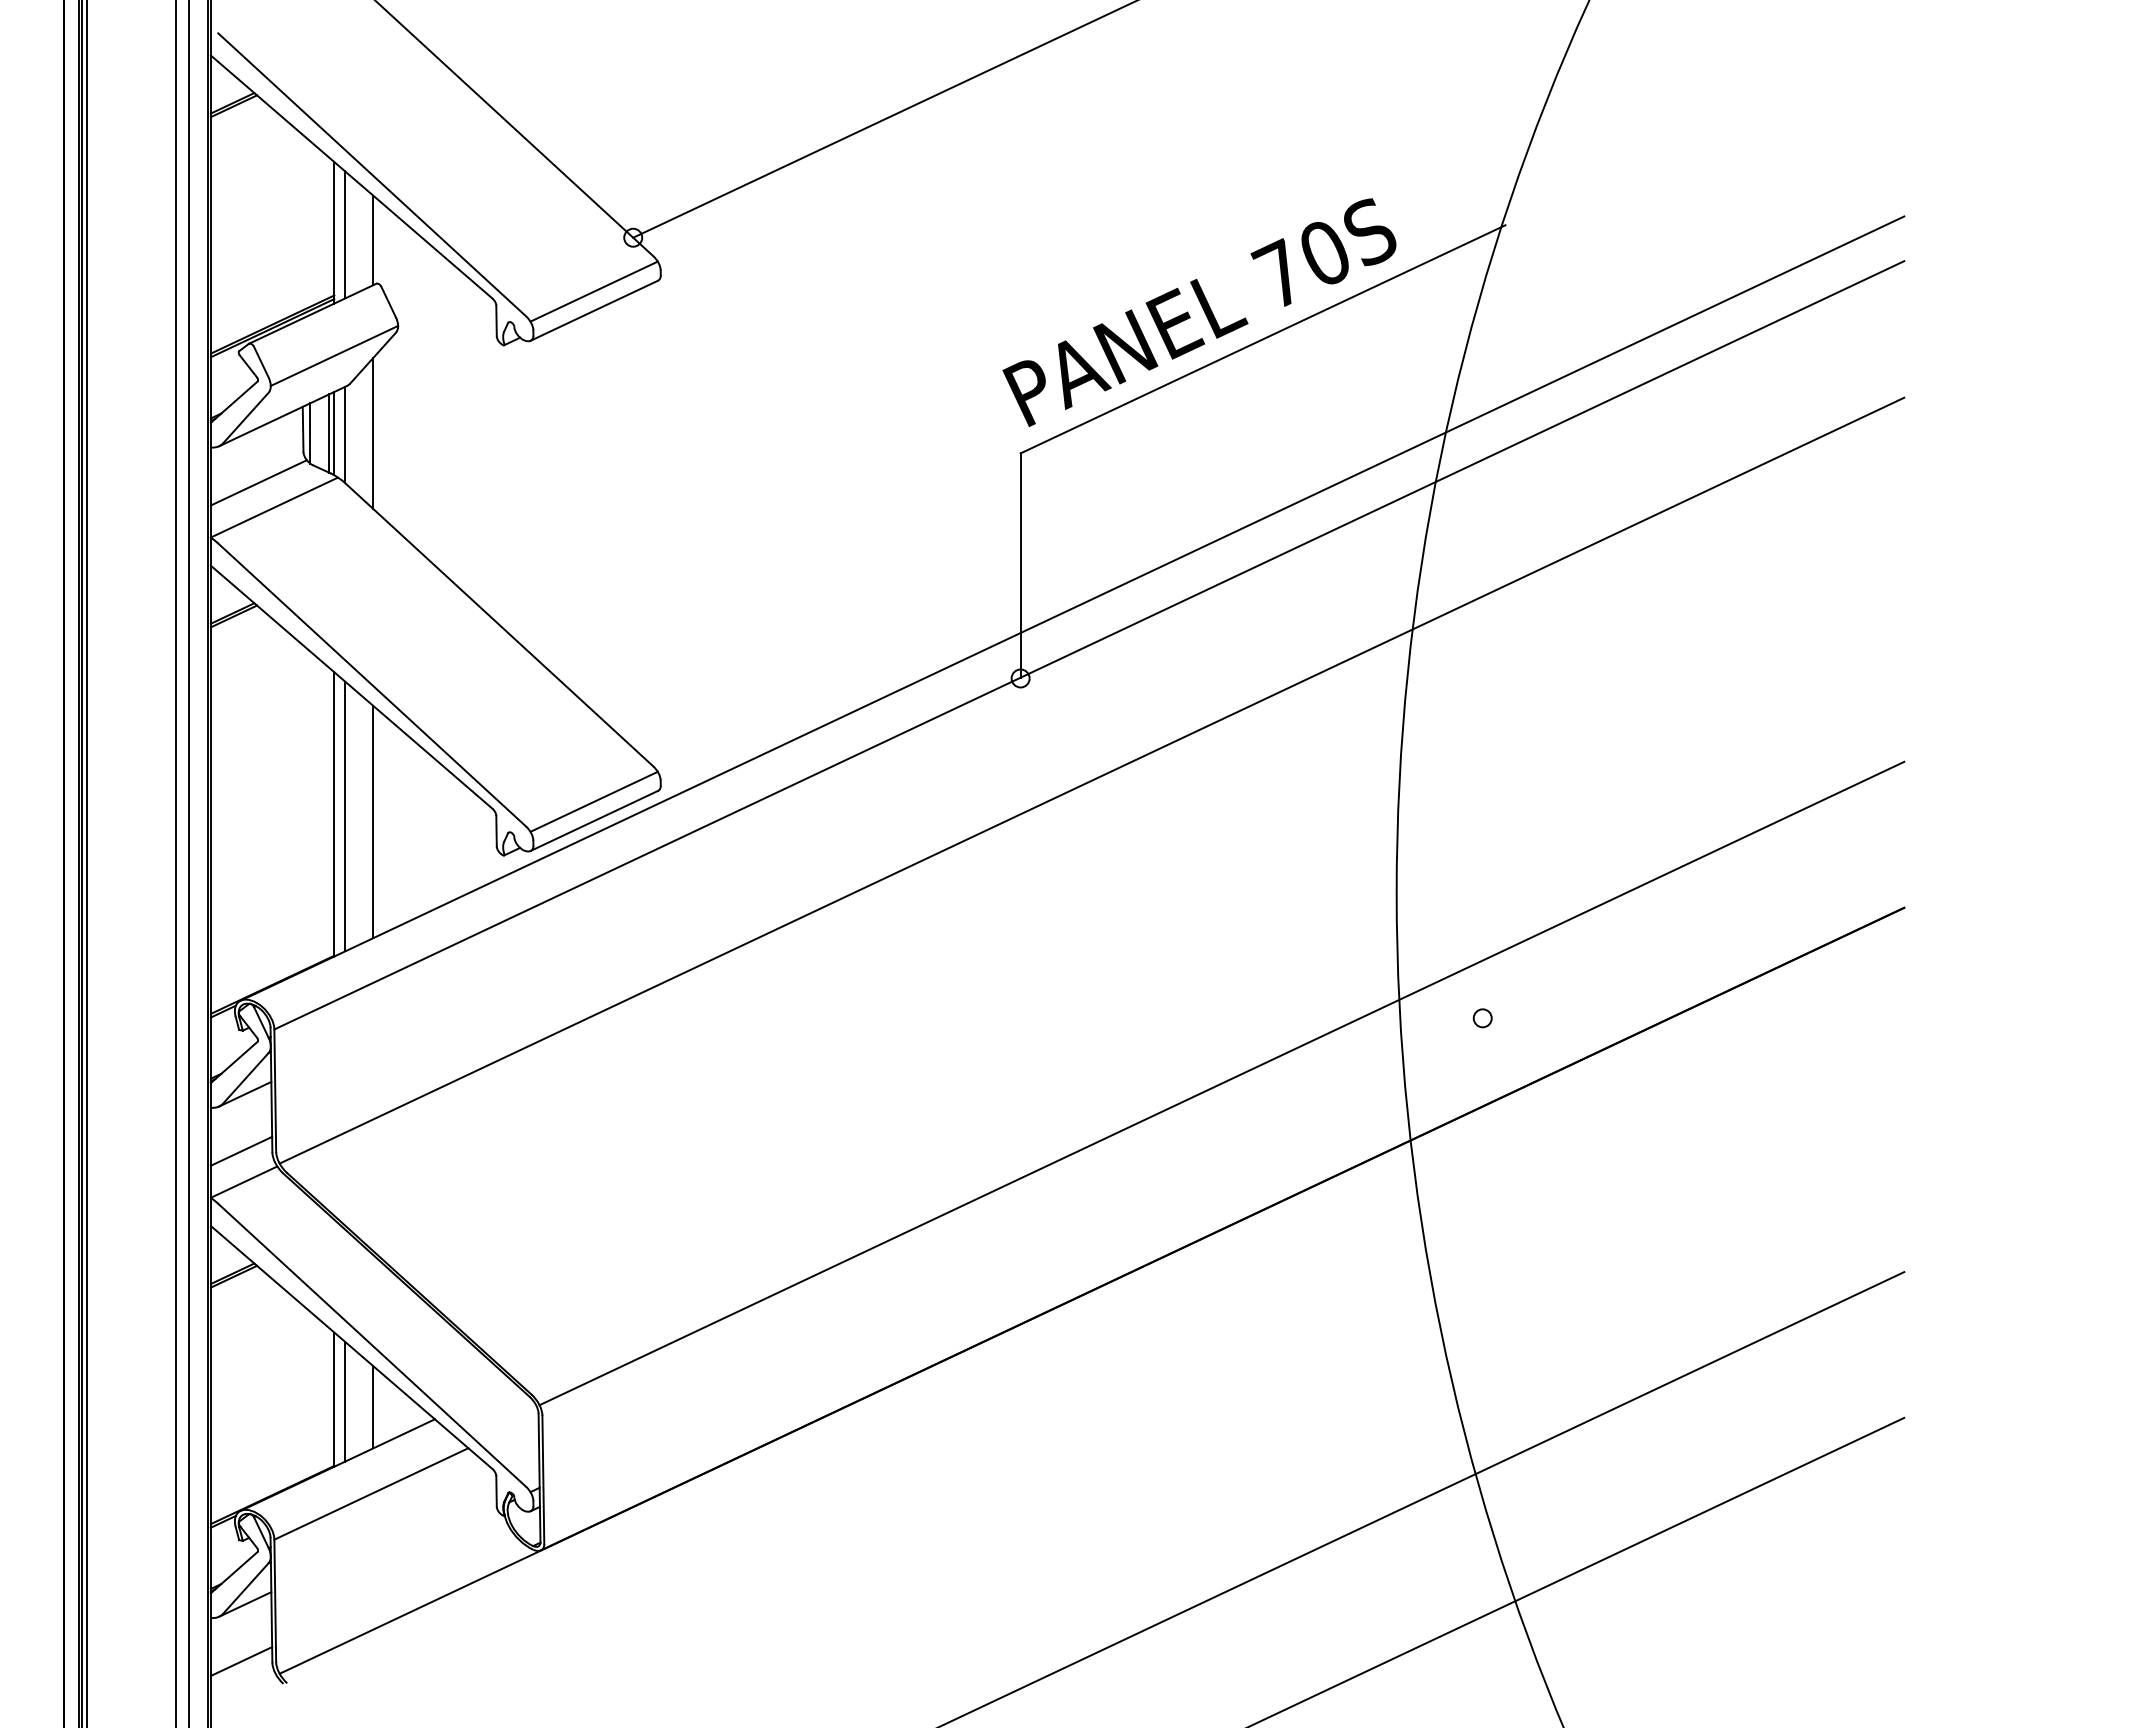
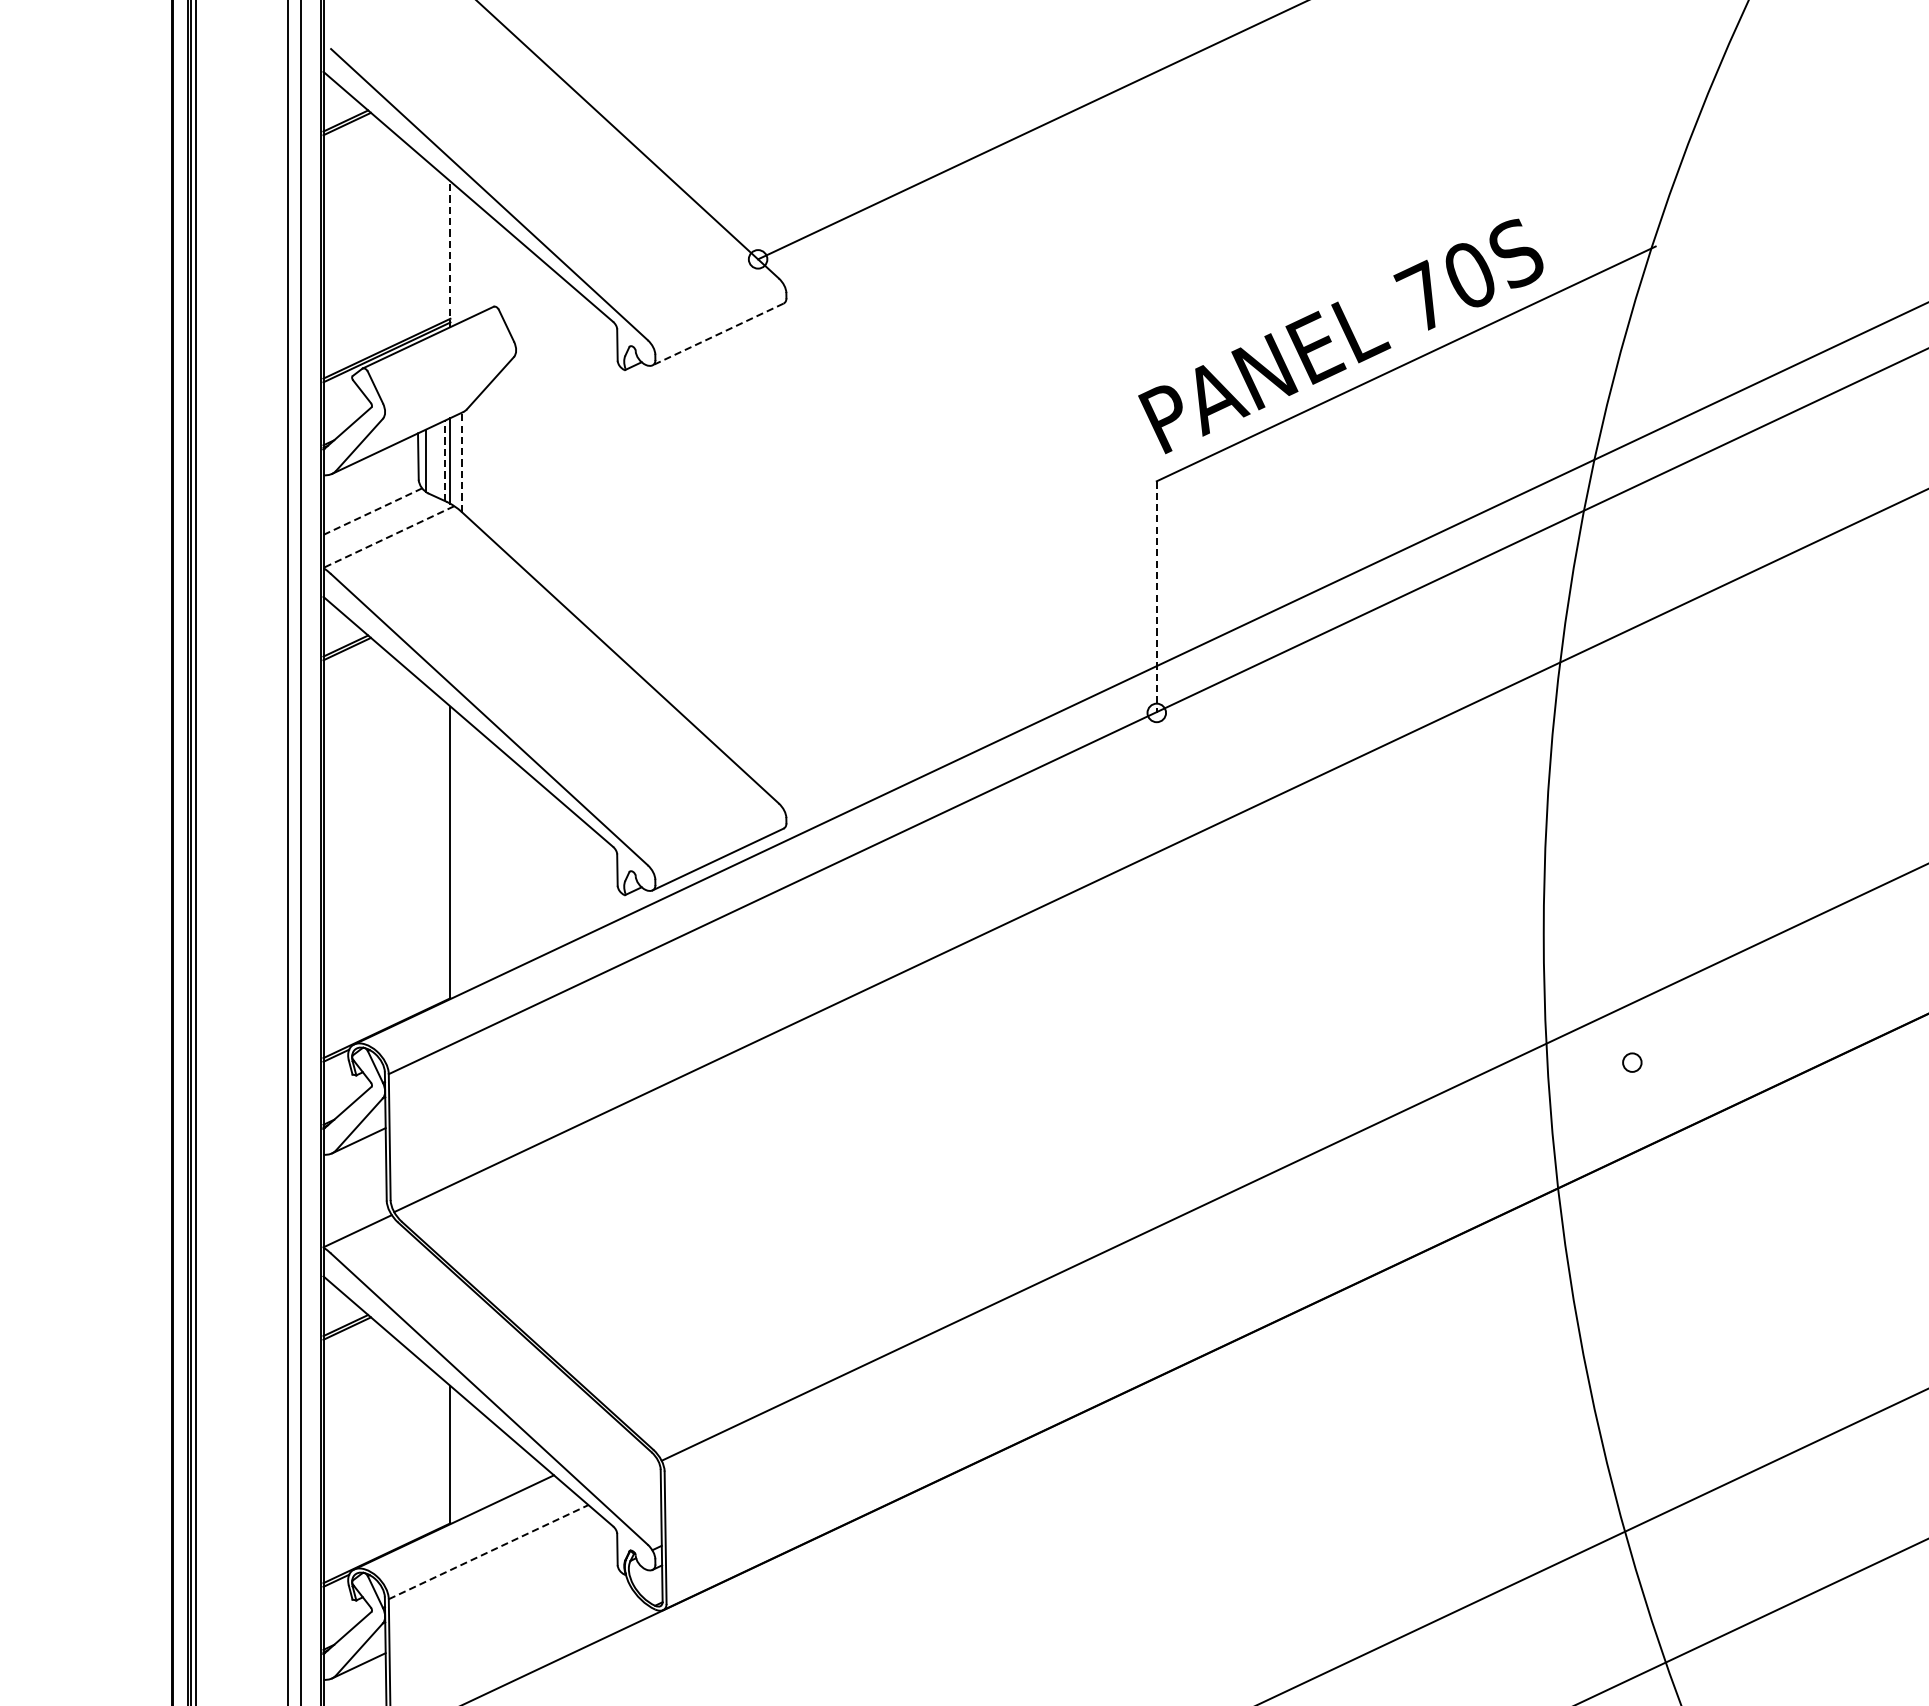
line: (334, 232) -> (450, 253), solid -> dashed
line: (345, 234) -> (461, 256), removed
line: (373, 240) -> (490, 262), removed
line: (593, 291) -> (717, 314), removed
line: (593, 310) -> (717, 334), solid -> dashed
line: (334, 355) -> (450, 380), removed
line: (373, 432) -> (490, 459), removed
line: (329, 433) -> (445, 460), solid -> dashed
line: (345, 434) -> (461, 461), solid -> dashed
line: (258, 483) -> (372, 512), solid -> dashed
line: (273, 507) -> (387, 536), solid -> dashed
line: (1020, 565) -> (1156, 596), solid -> dashed
line: (593, 801) -> (717, 839), removed
line: (345, 816) -> (461, 854), removed
line: (373, 821) -> (490, 860), removed
line: (241, 1150) -> (354, 1198), removed
line: (345, 1401) -> (461, 1456), removed
line: (373, 1407) -> (490, 1463), removed
line: (371, 1493) -> (488, 1551), solid -> dashed

